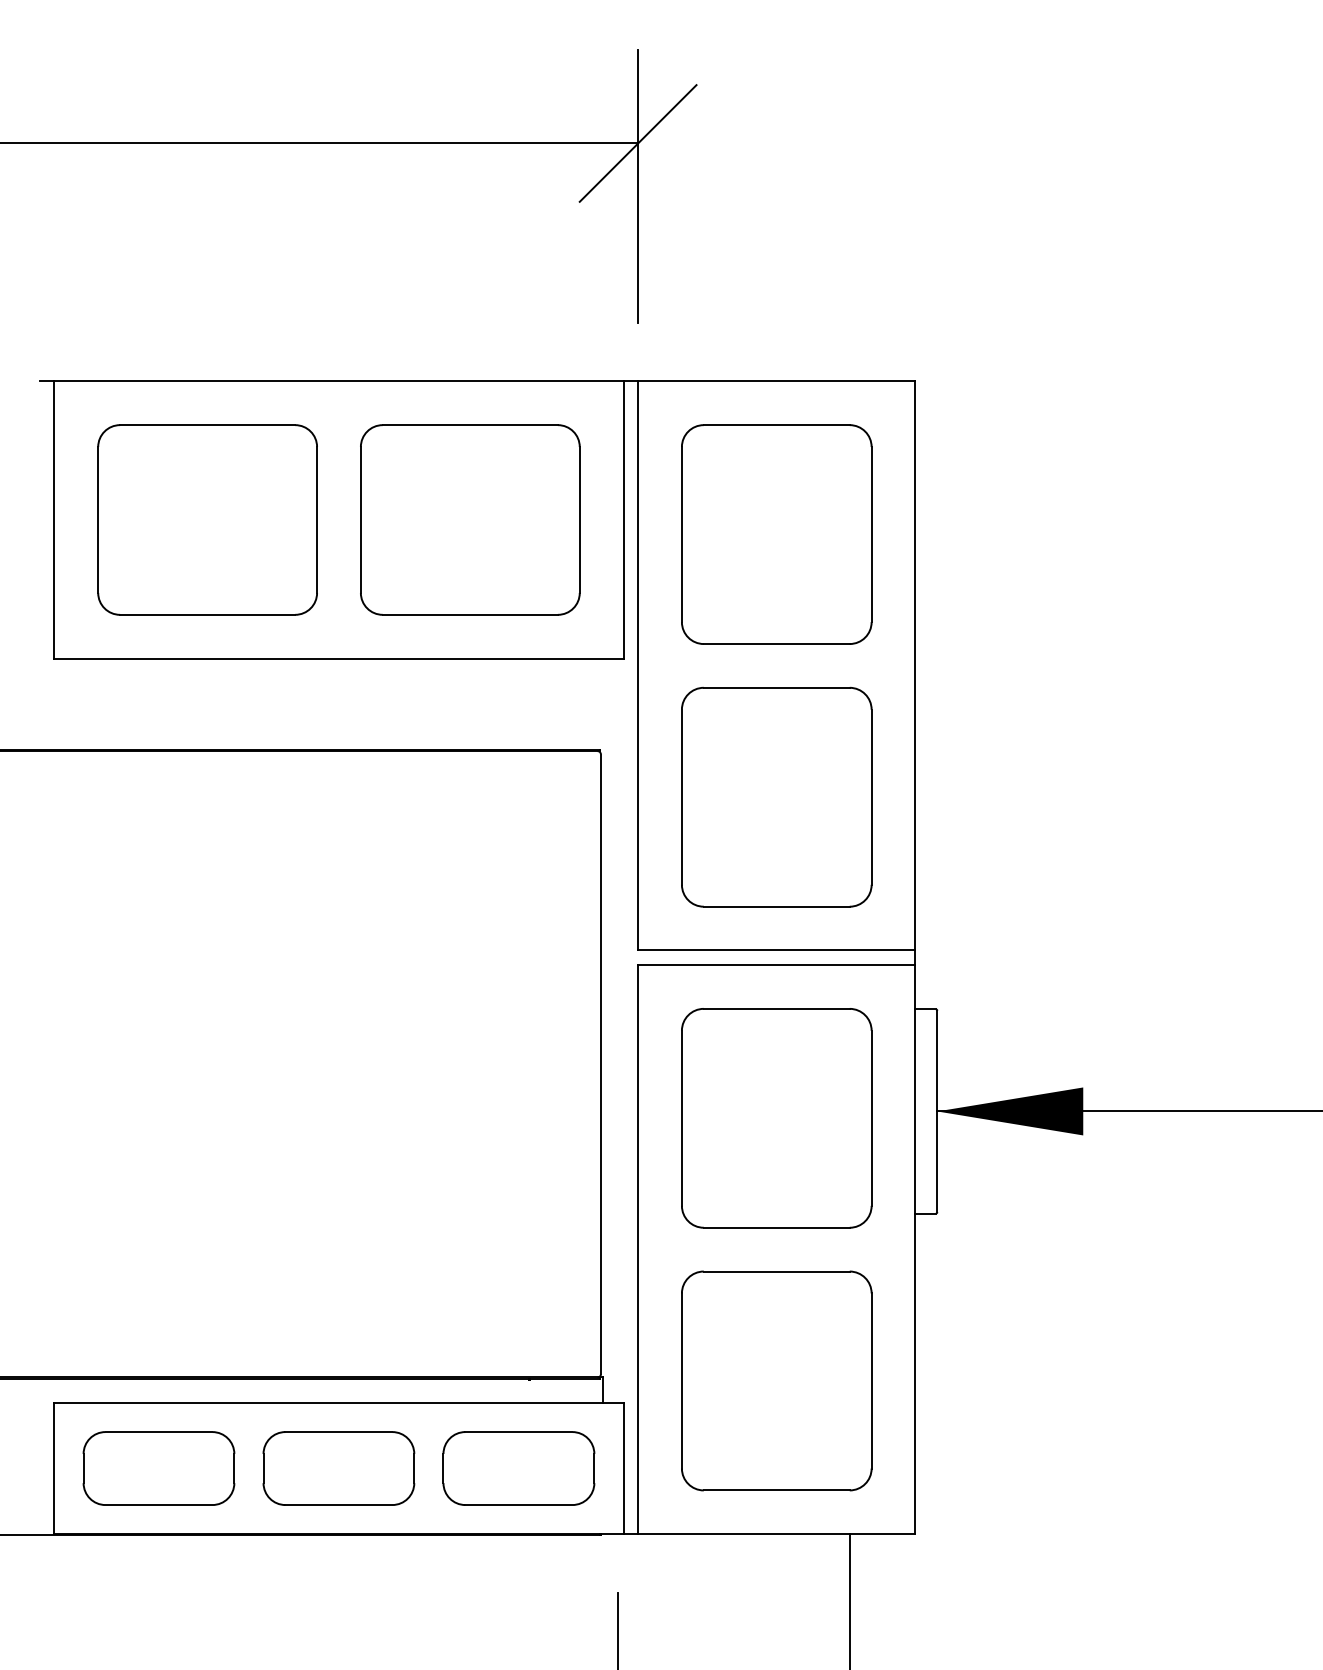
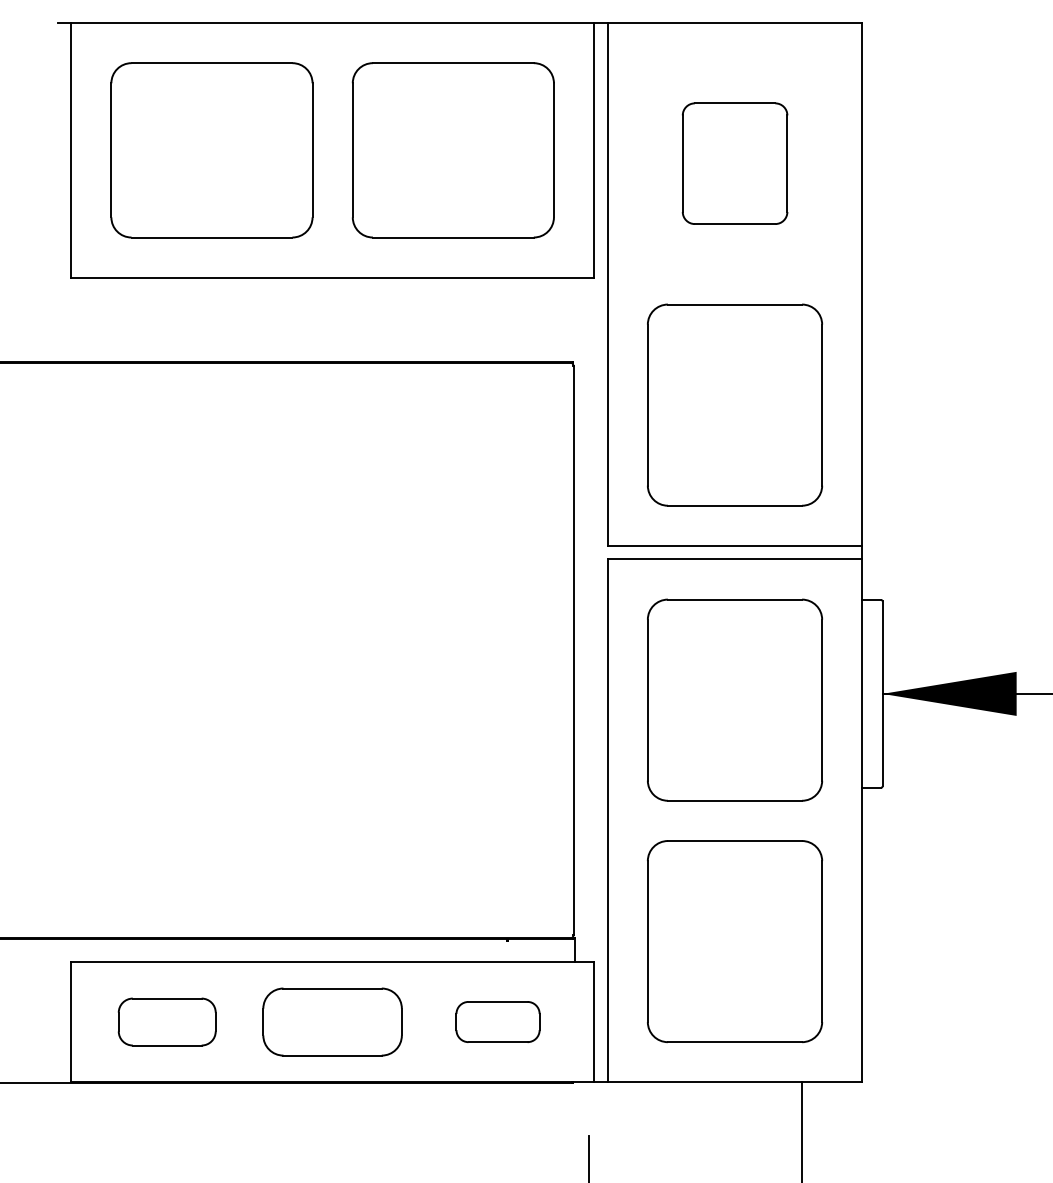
part: (776, 534) -> (734, 163), size x0.6
part: (158, 1468) -> (166, 1022), size x0.7
part: (518, 1468) -> (497, 1022), size x0.6

